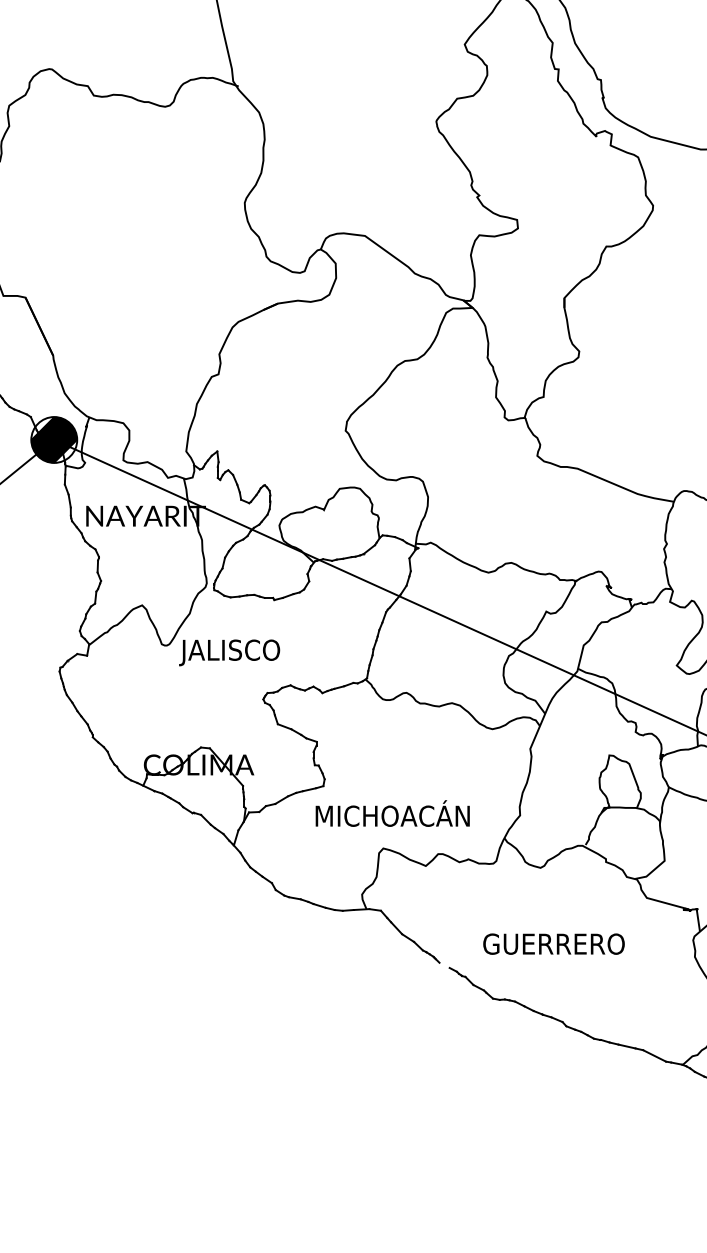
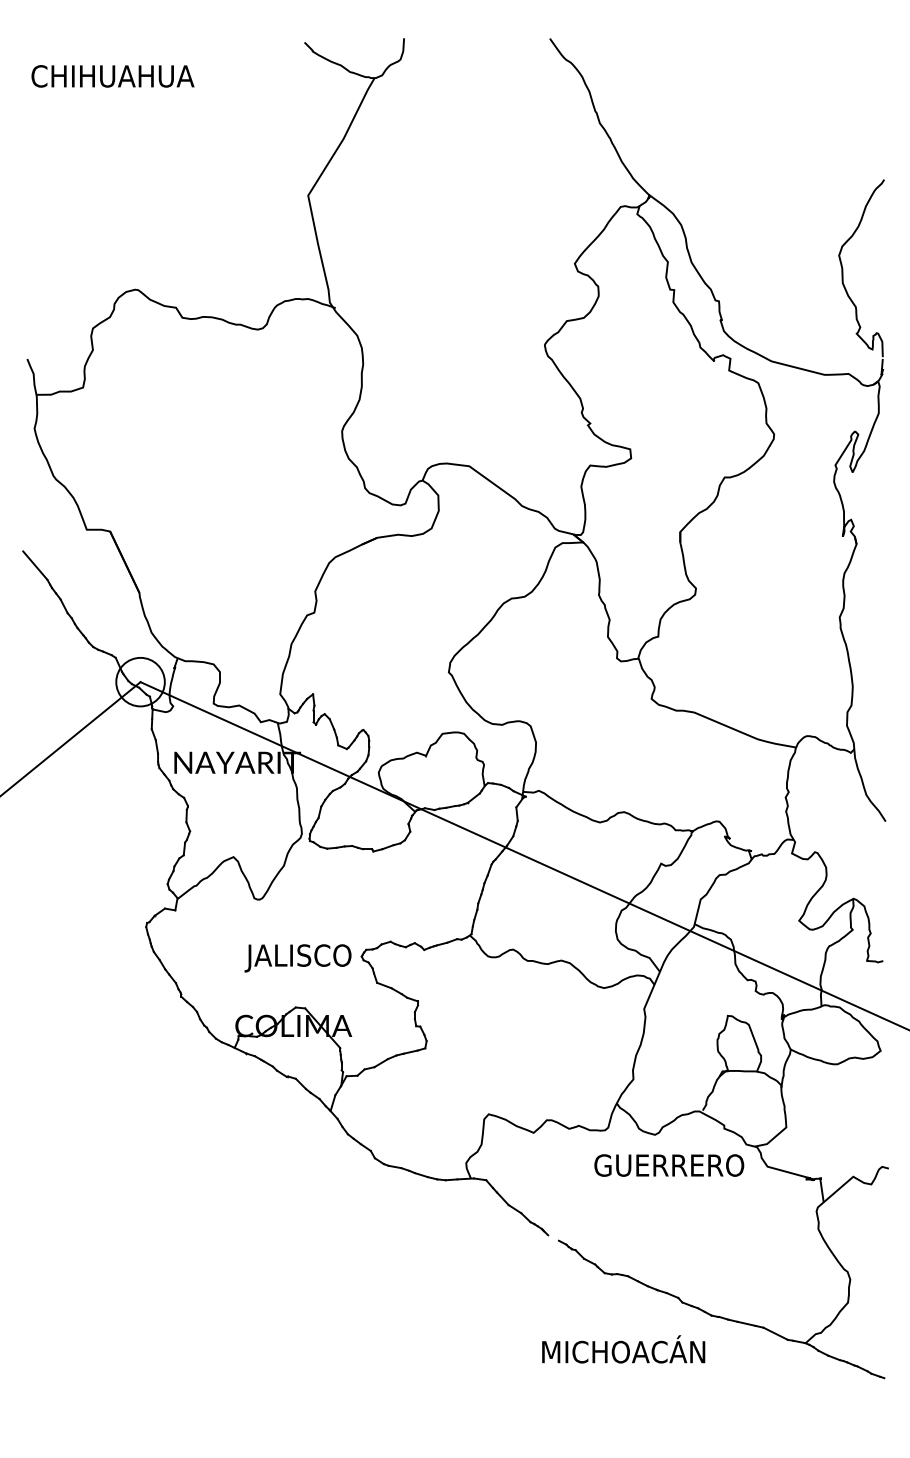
hatch: (54, 439) -> (140, 681), removed
text: (229, 653) -> (297, 958), moved
text: (392, 813) -> (623, 1349), moved
text: (554, 944) -> (669, 1165), moved

